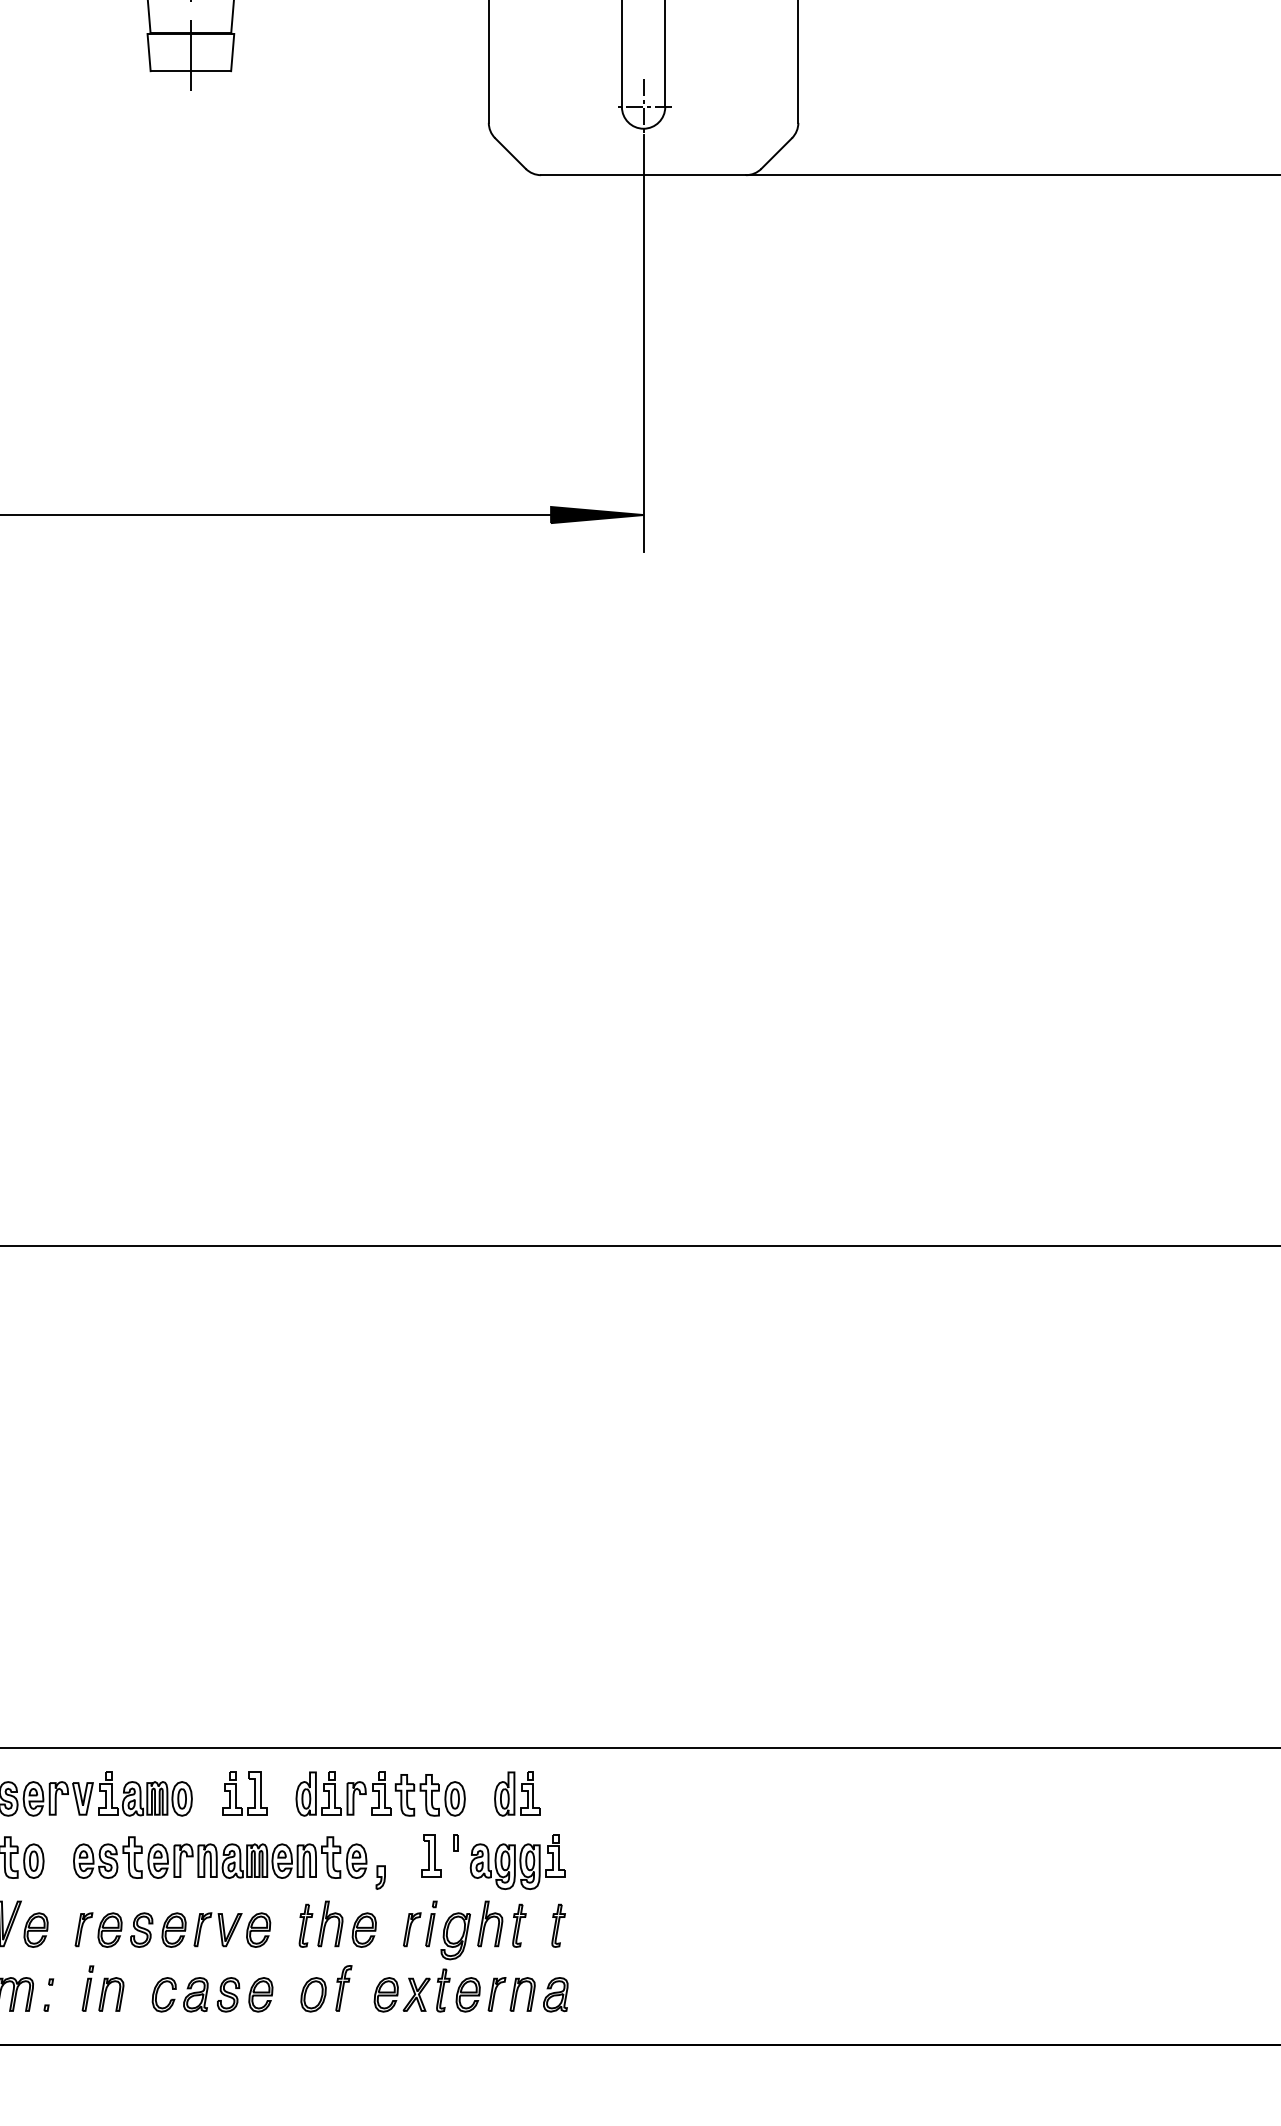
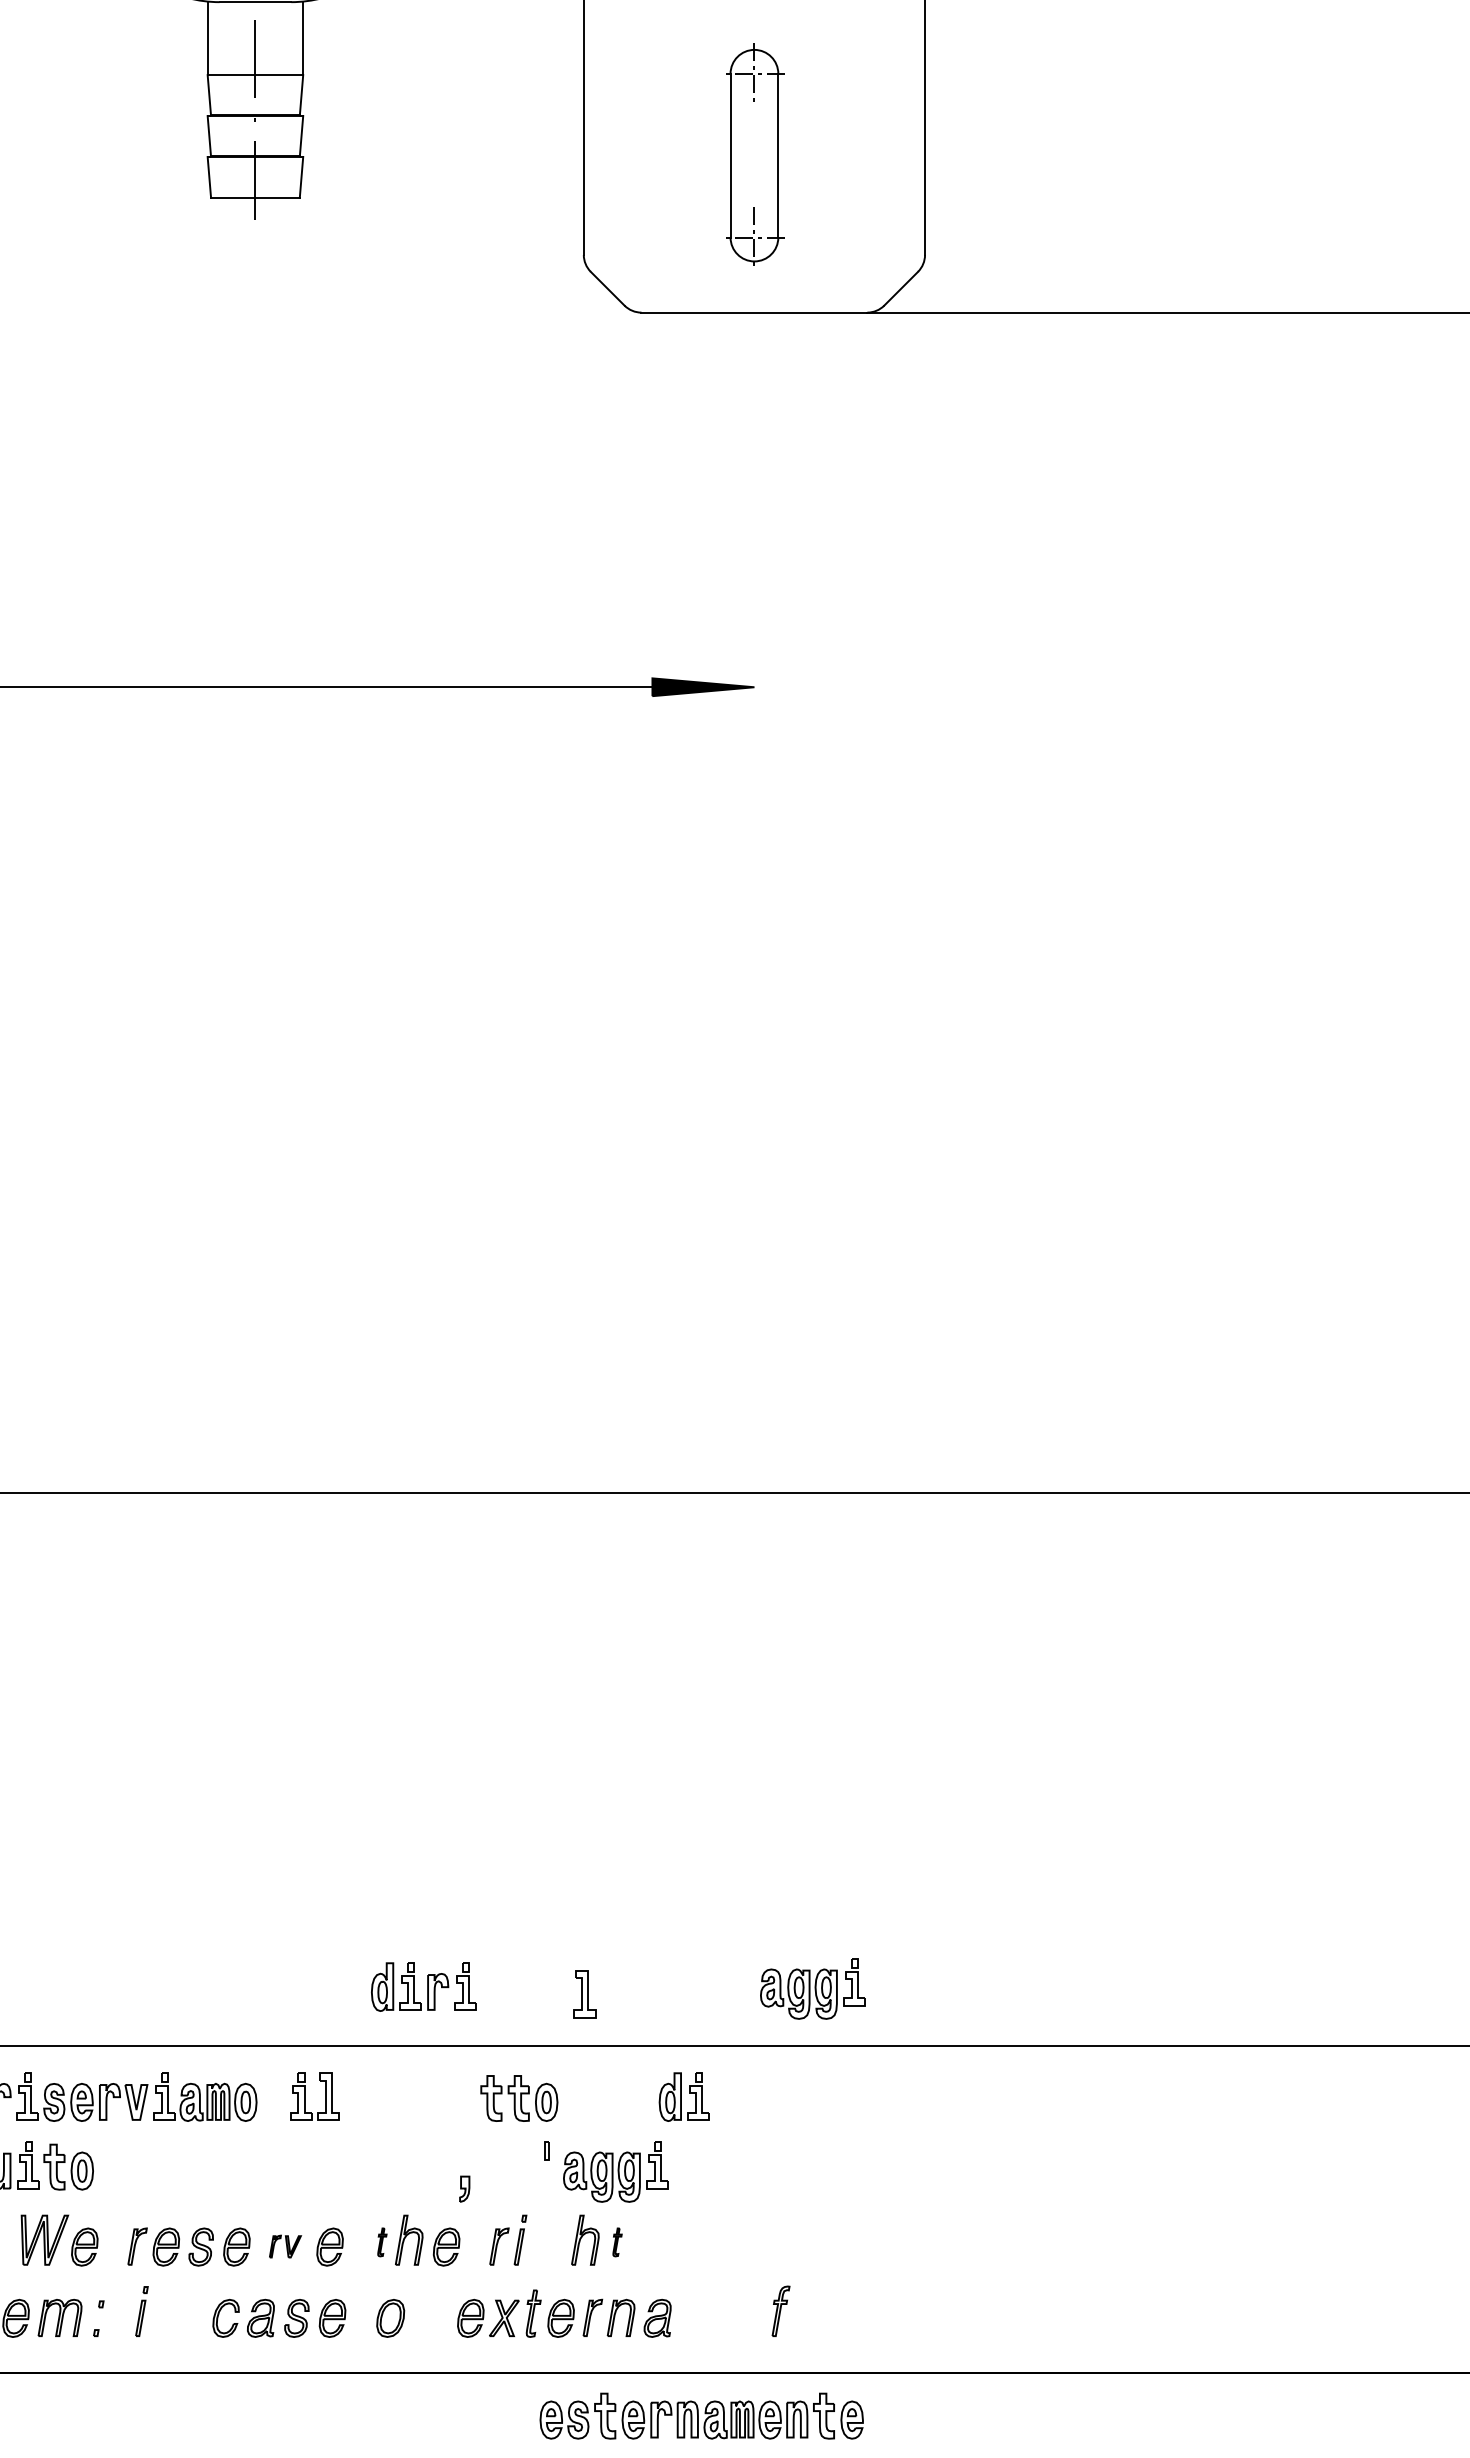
line: (643, 343) -> (754, 498), removed
part: (696, 1695) -> (812, 1988), added
part: (343, 1793) -> (423, 1986), moved
part: (516, 1793) -> (683, 2096), moved
part: (431, 1856) -> (584, 1994), moved
part: (219, 1857) -> (701, 2415), moved
part: (306, 1925) -> (382, 2242), size x0.6
part: (519, 1925) -> (617, 2242), size x0.6
part: (558, 1925) -> (660, 2242), removed
part: (218, 1929) -> (285, 2246), size x0.6
part: (455, 1935) -> (547, 2253), removed
part: (343, 1987) -> (780, 2310), moved
part: (111, 1994) -> (167, 2317), removed

